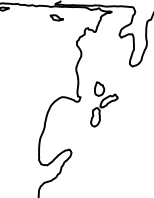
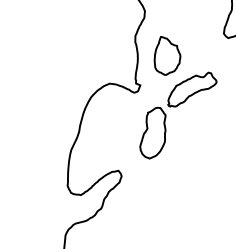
part: (104, 104) -> (179, 98), size x1.67

